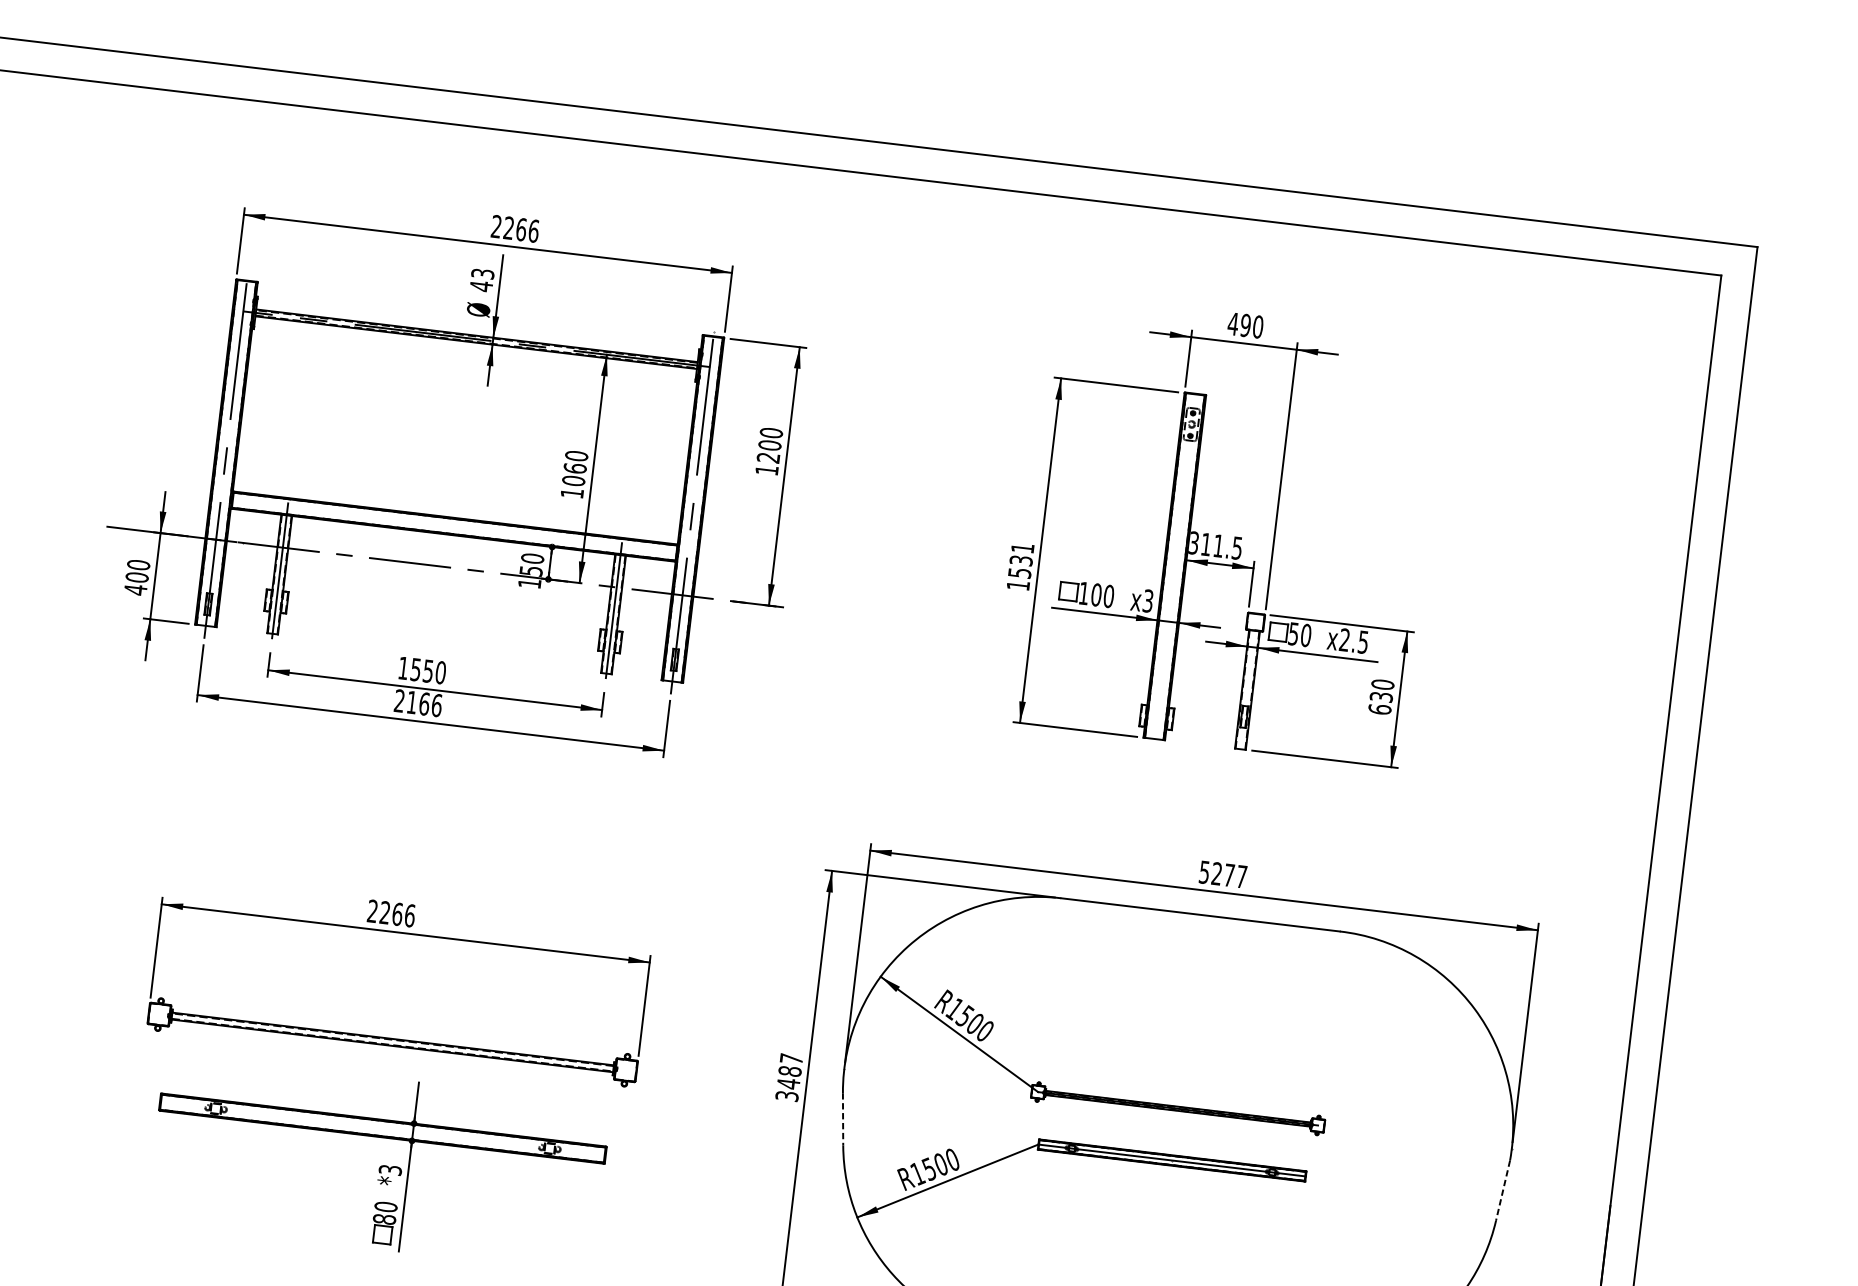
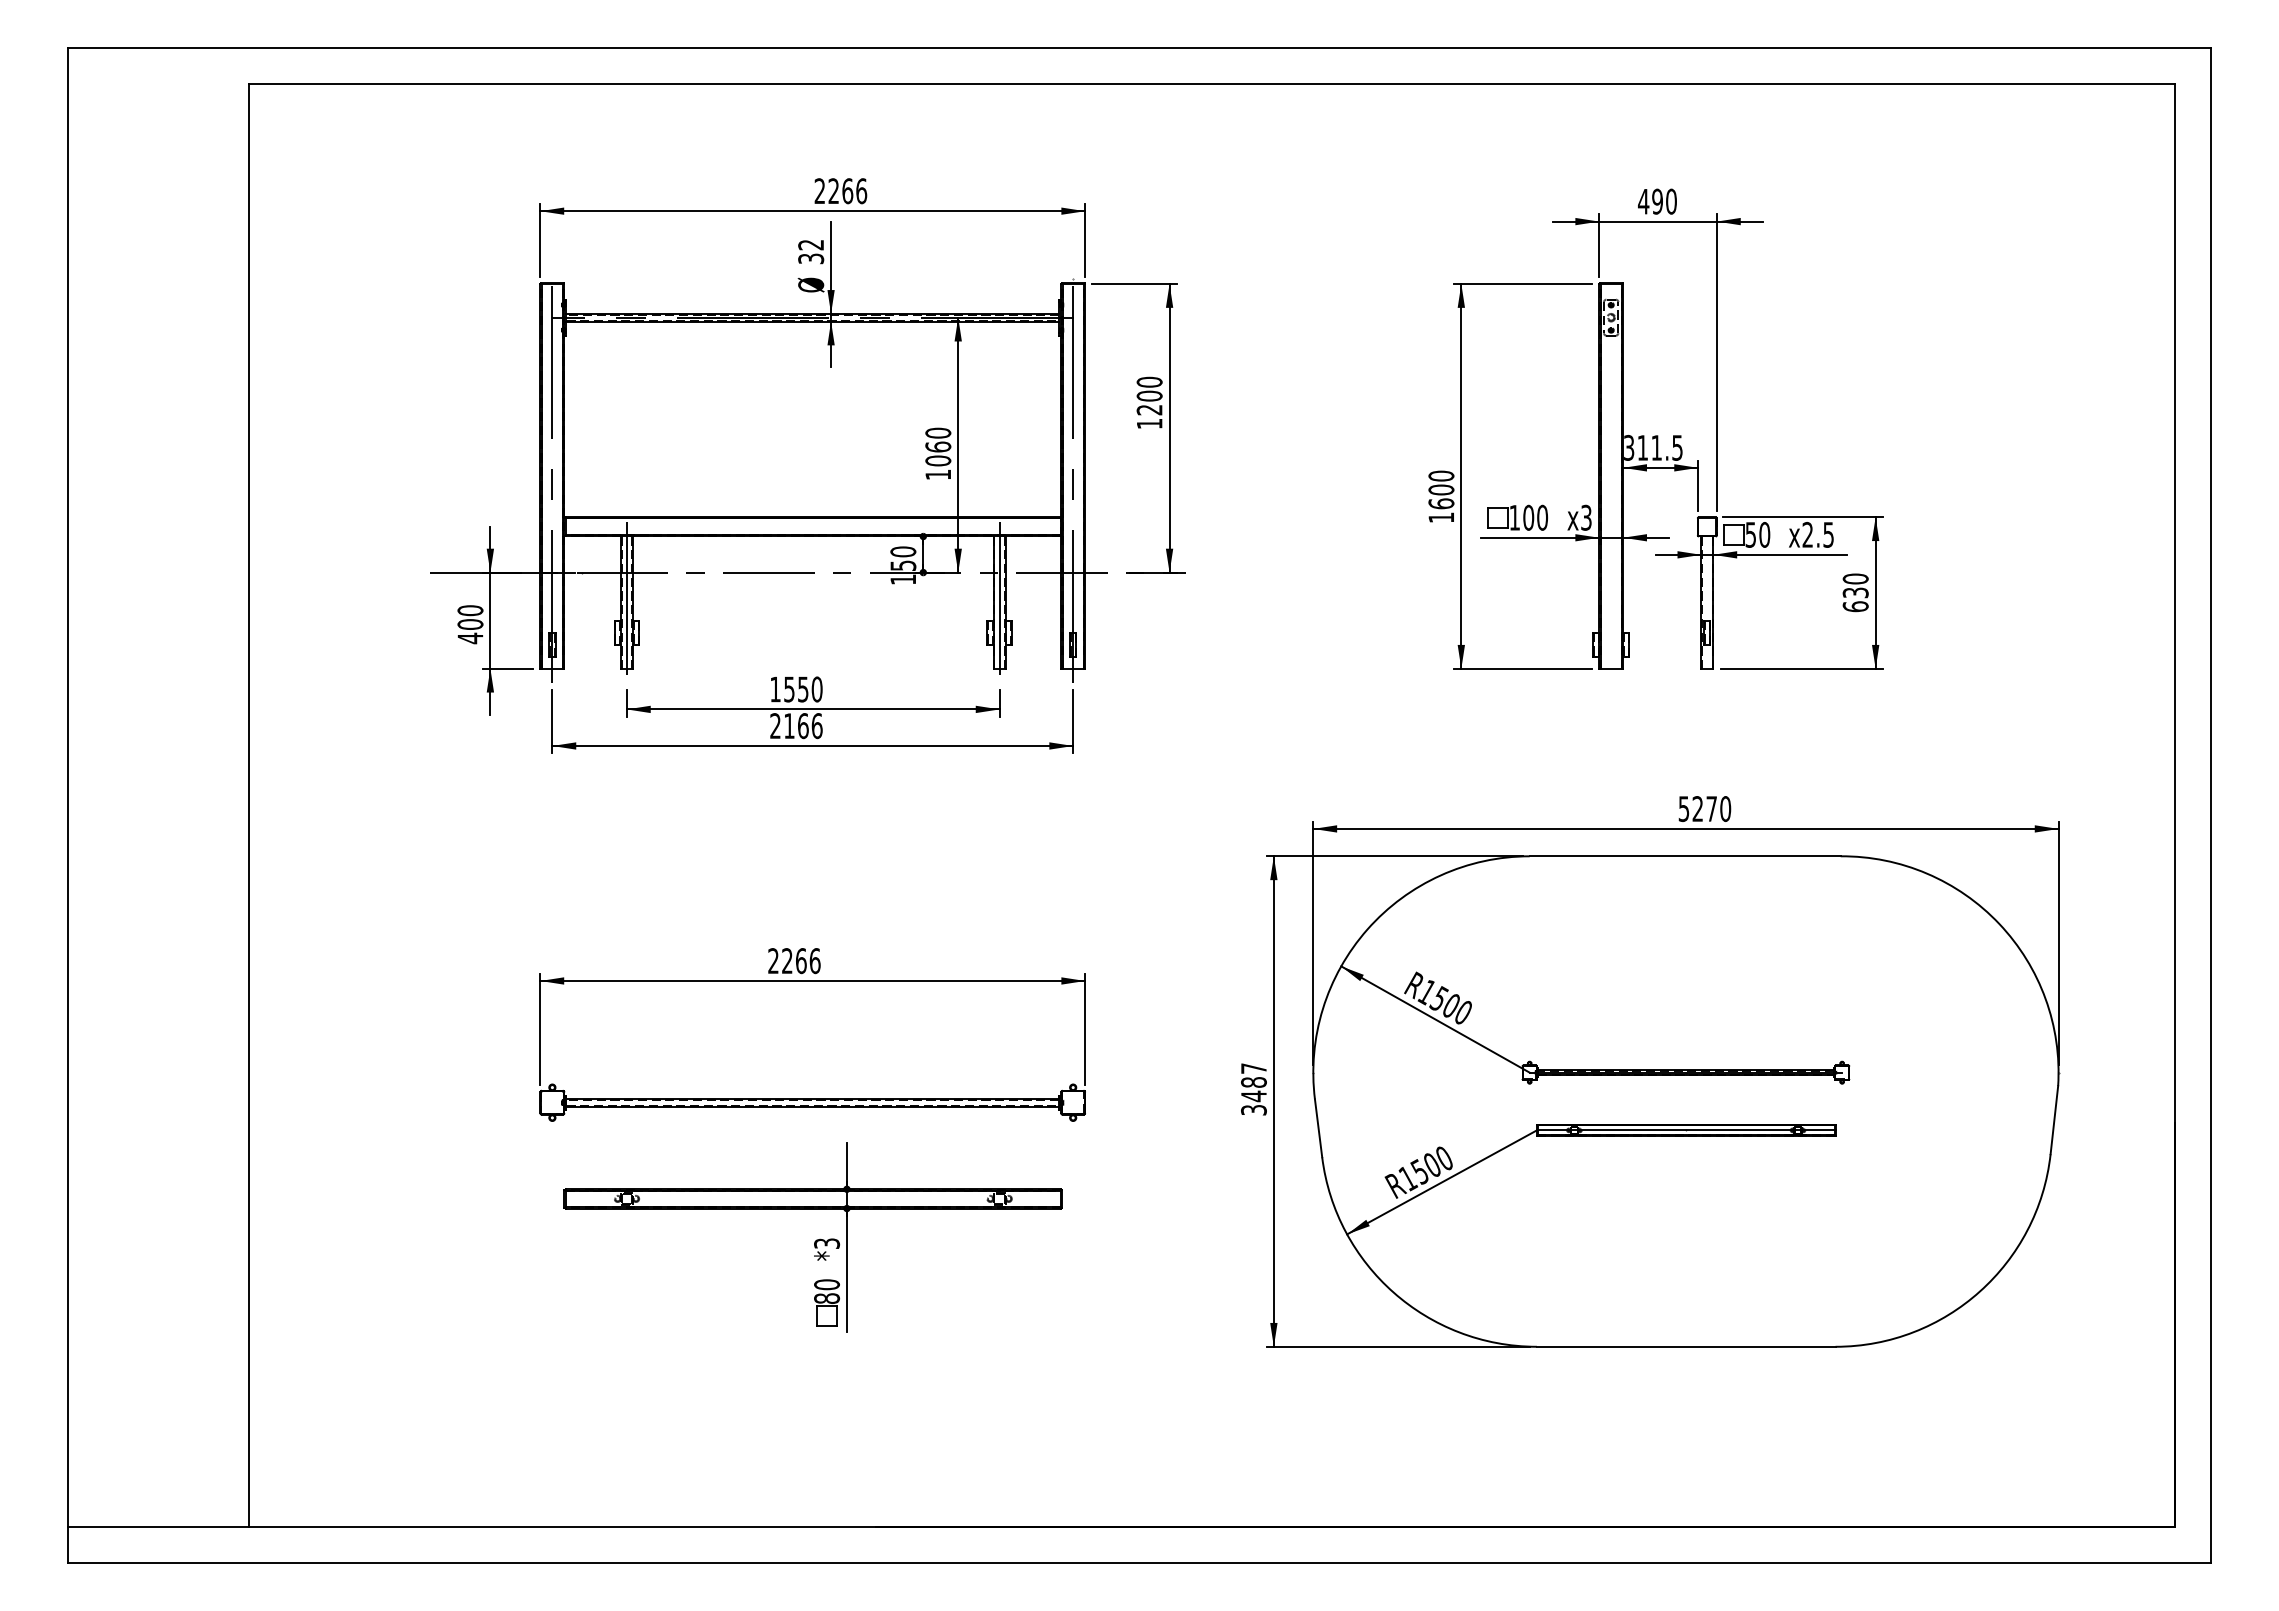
text: (482, 279) -> (811, 251), 43 -> 32
text: (1021, 560) -> (1441, 489), 1531 -> 1600
text: (1241, 876) -> (1725, 808), 5277 -> 5270
line: (842, 1119) -> (1318, 1128), dashed -> solid
line: (1503, 1190) -> (2054, 1120), dashed -> solid

